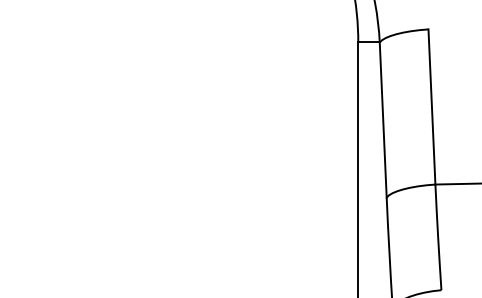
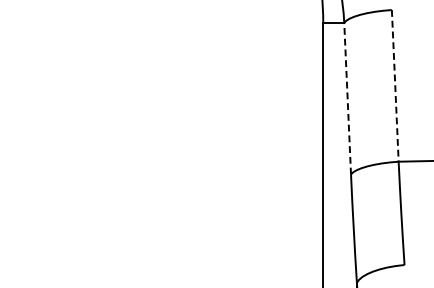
line: (431, 106) -> (394, 85), solid -> dashed
line: (383, 120) -> (347, 99), solid -> dashed

